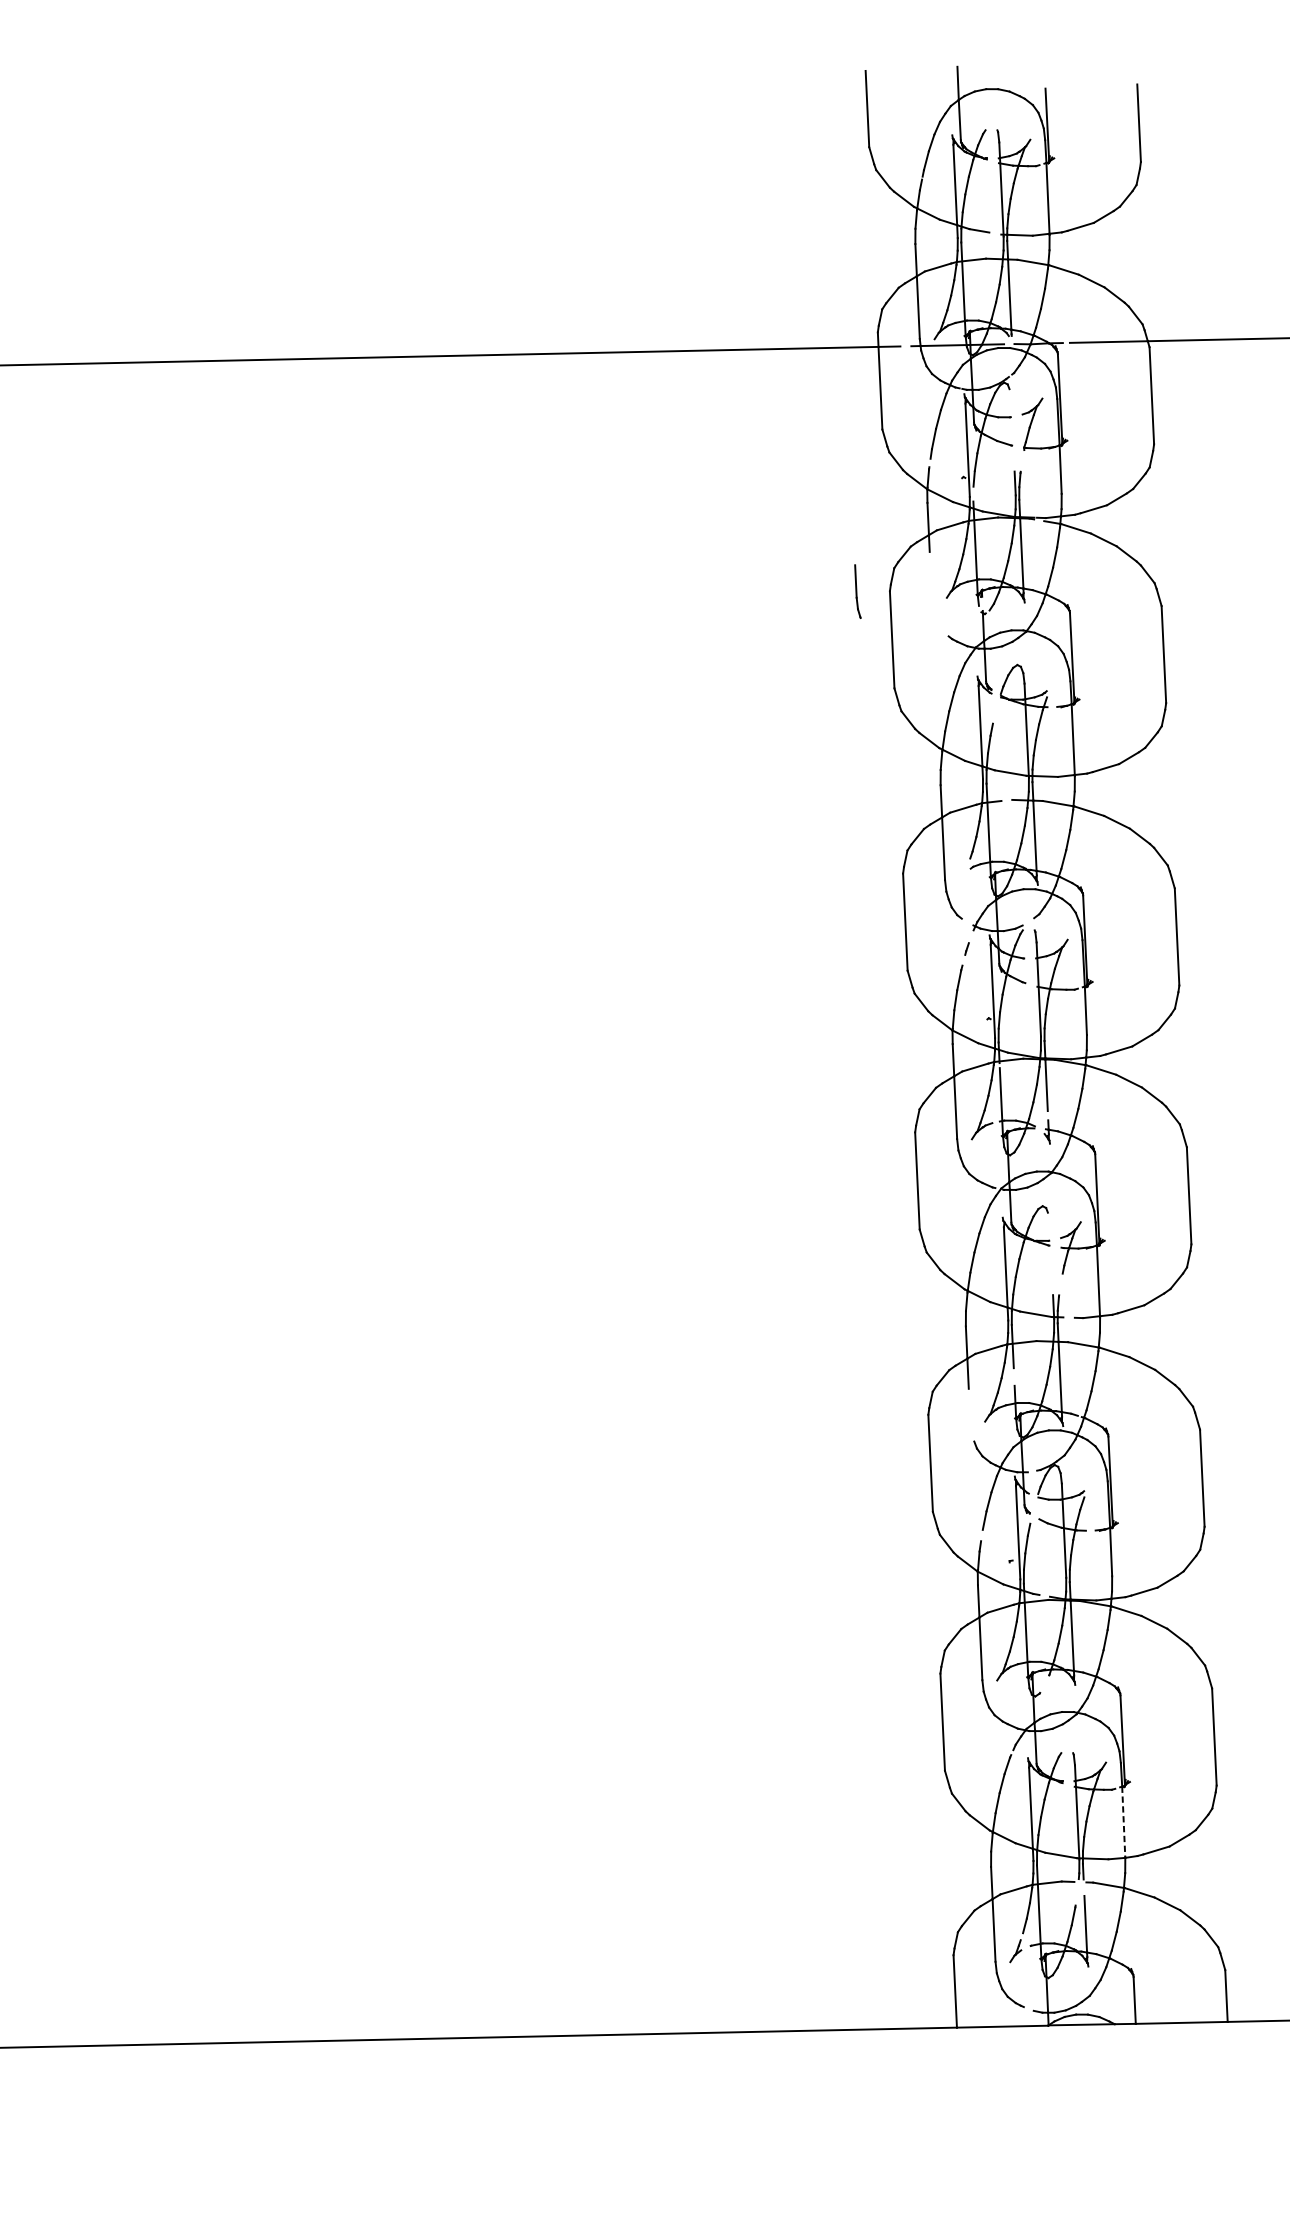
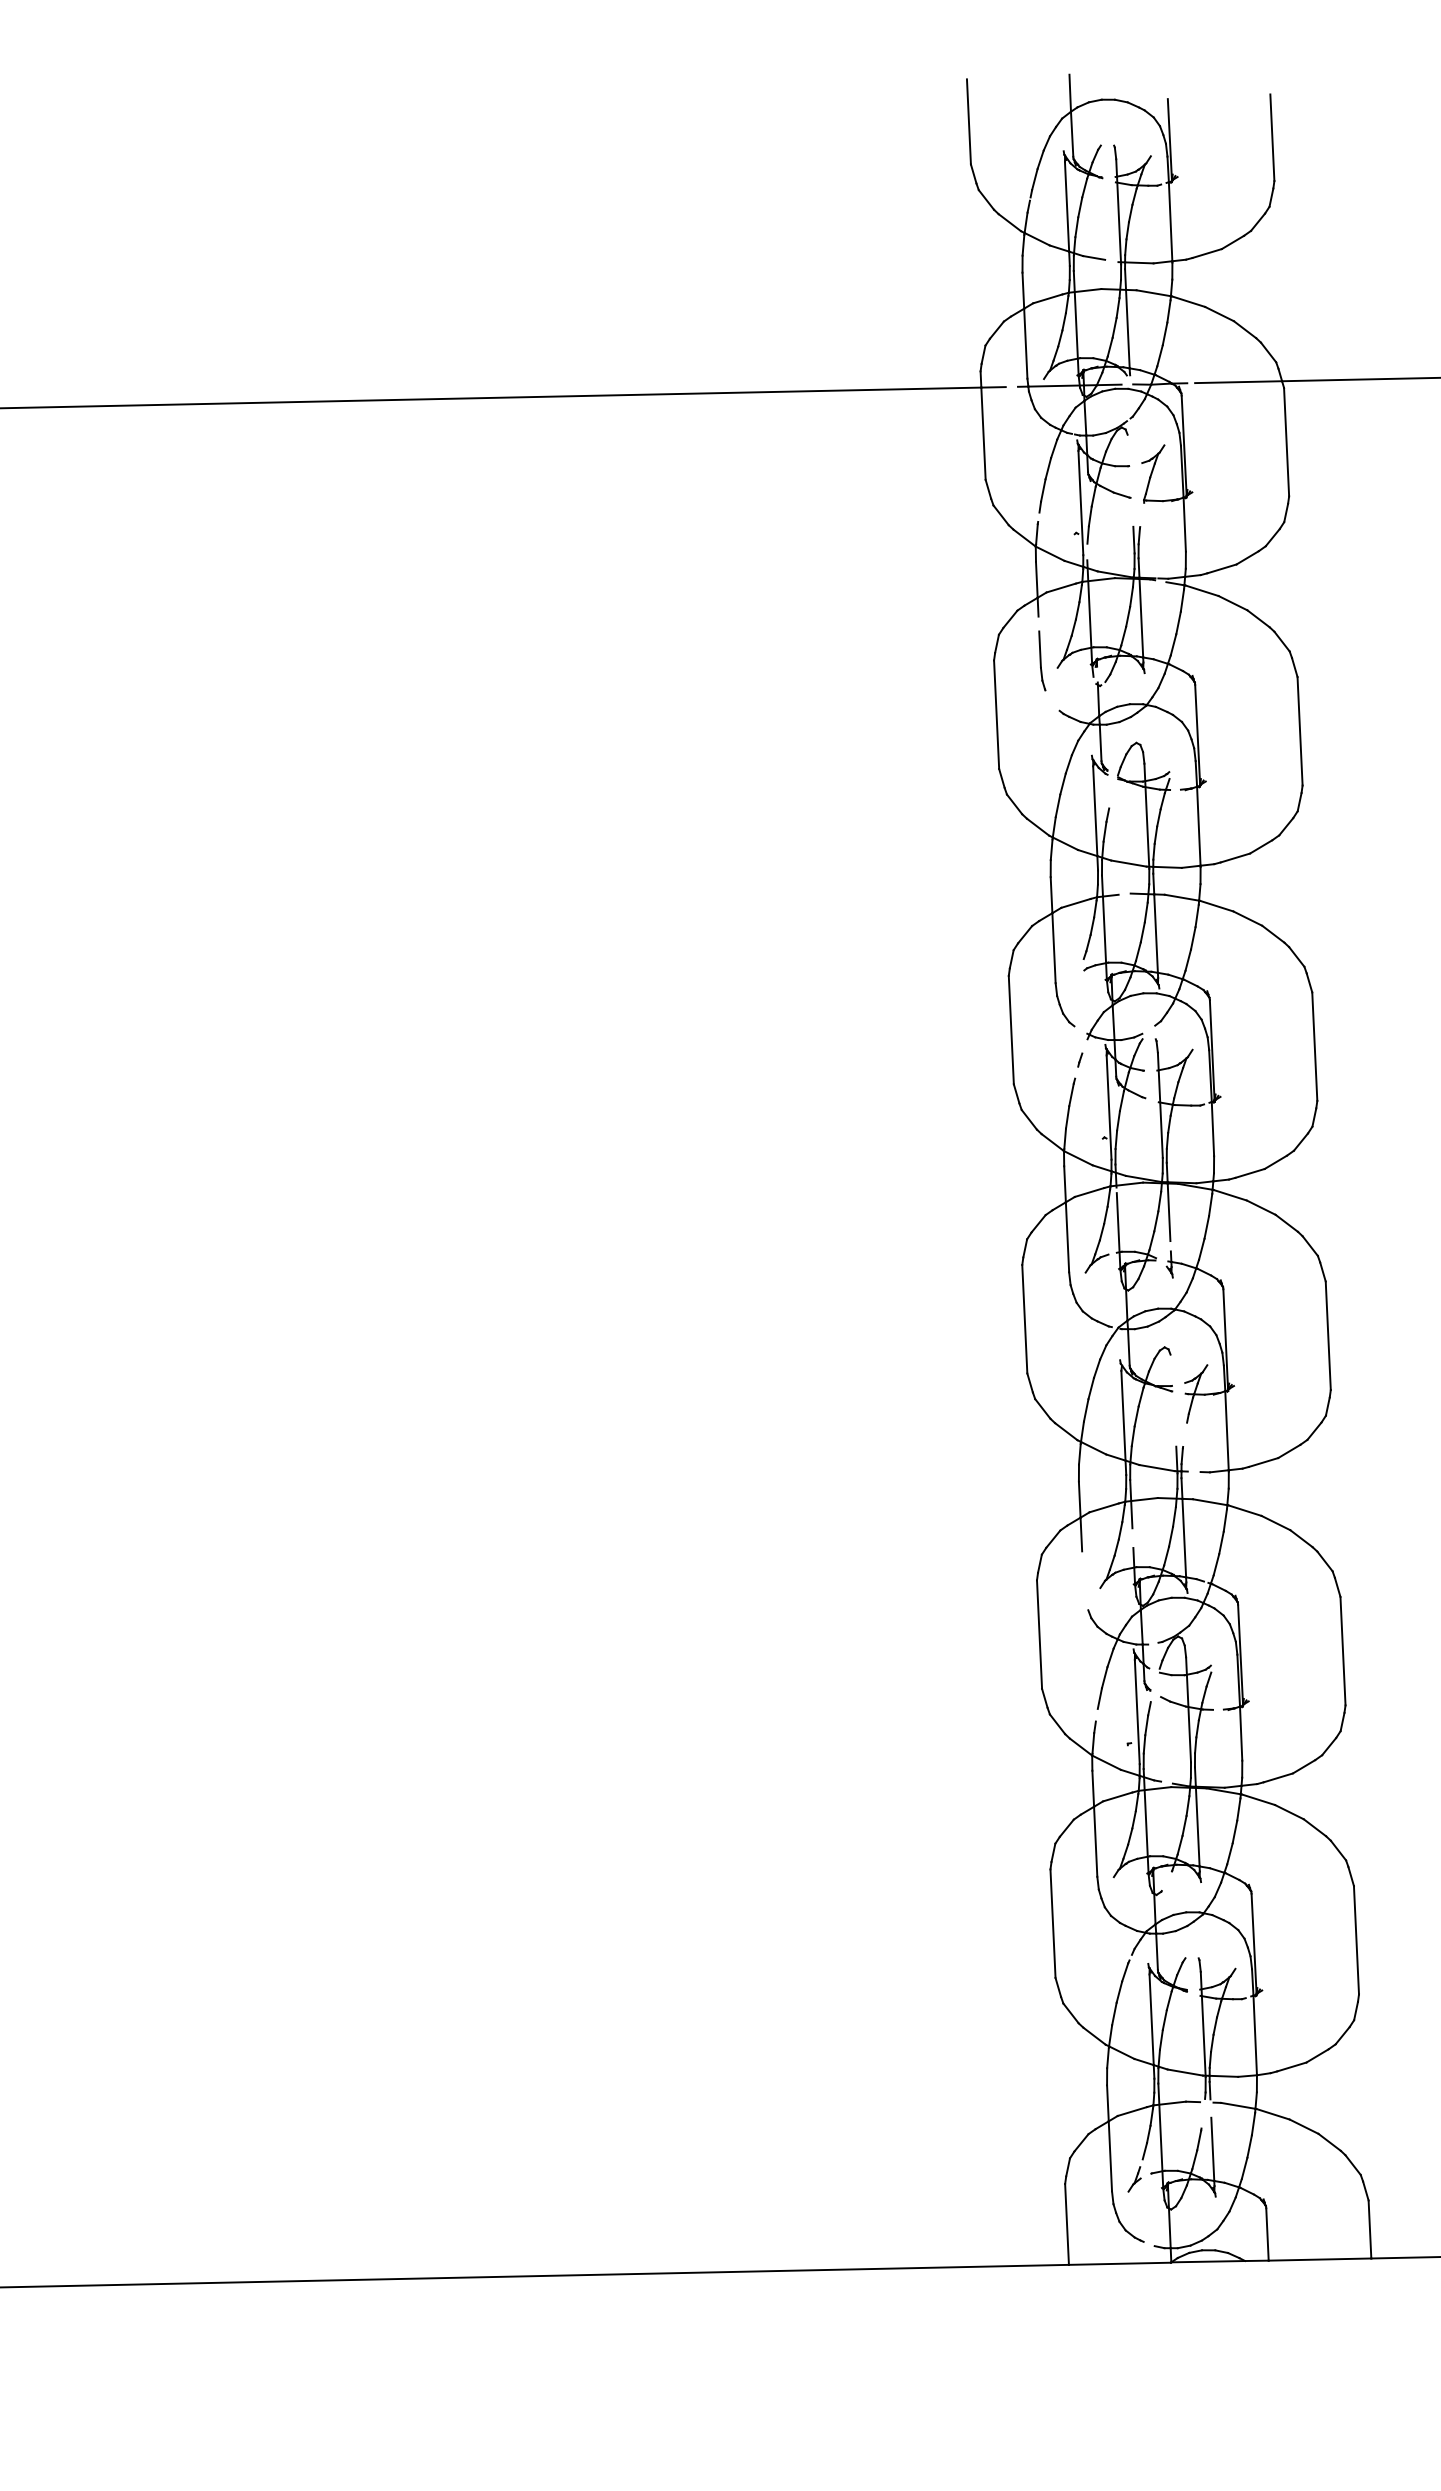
part: (858, 591) -> (1042, 660), moved
line: (1123, 1822) -> (1255, 2035), dashed -> solid

